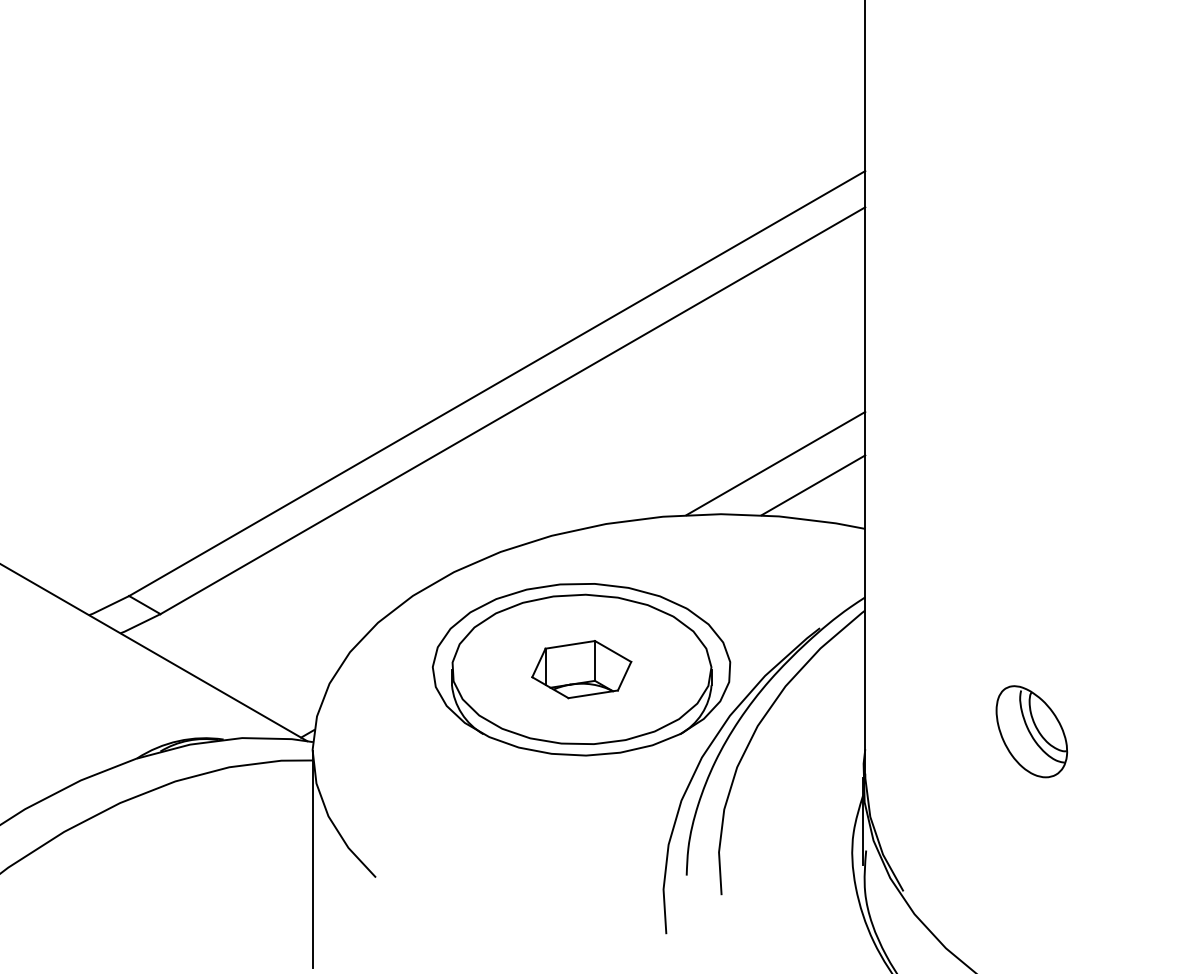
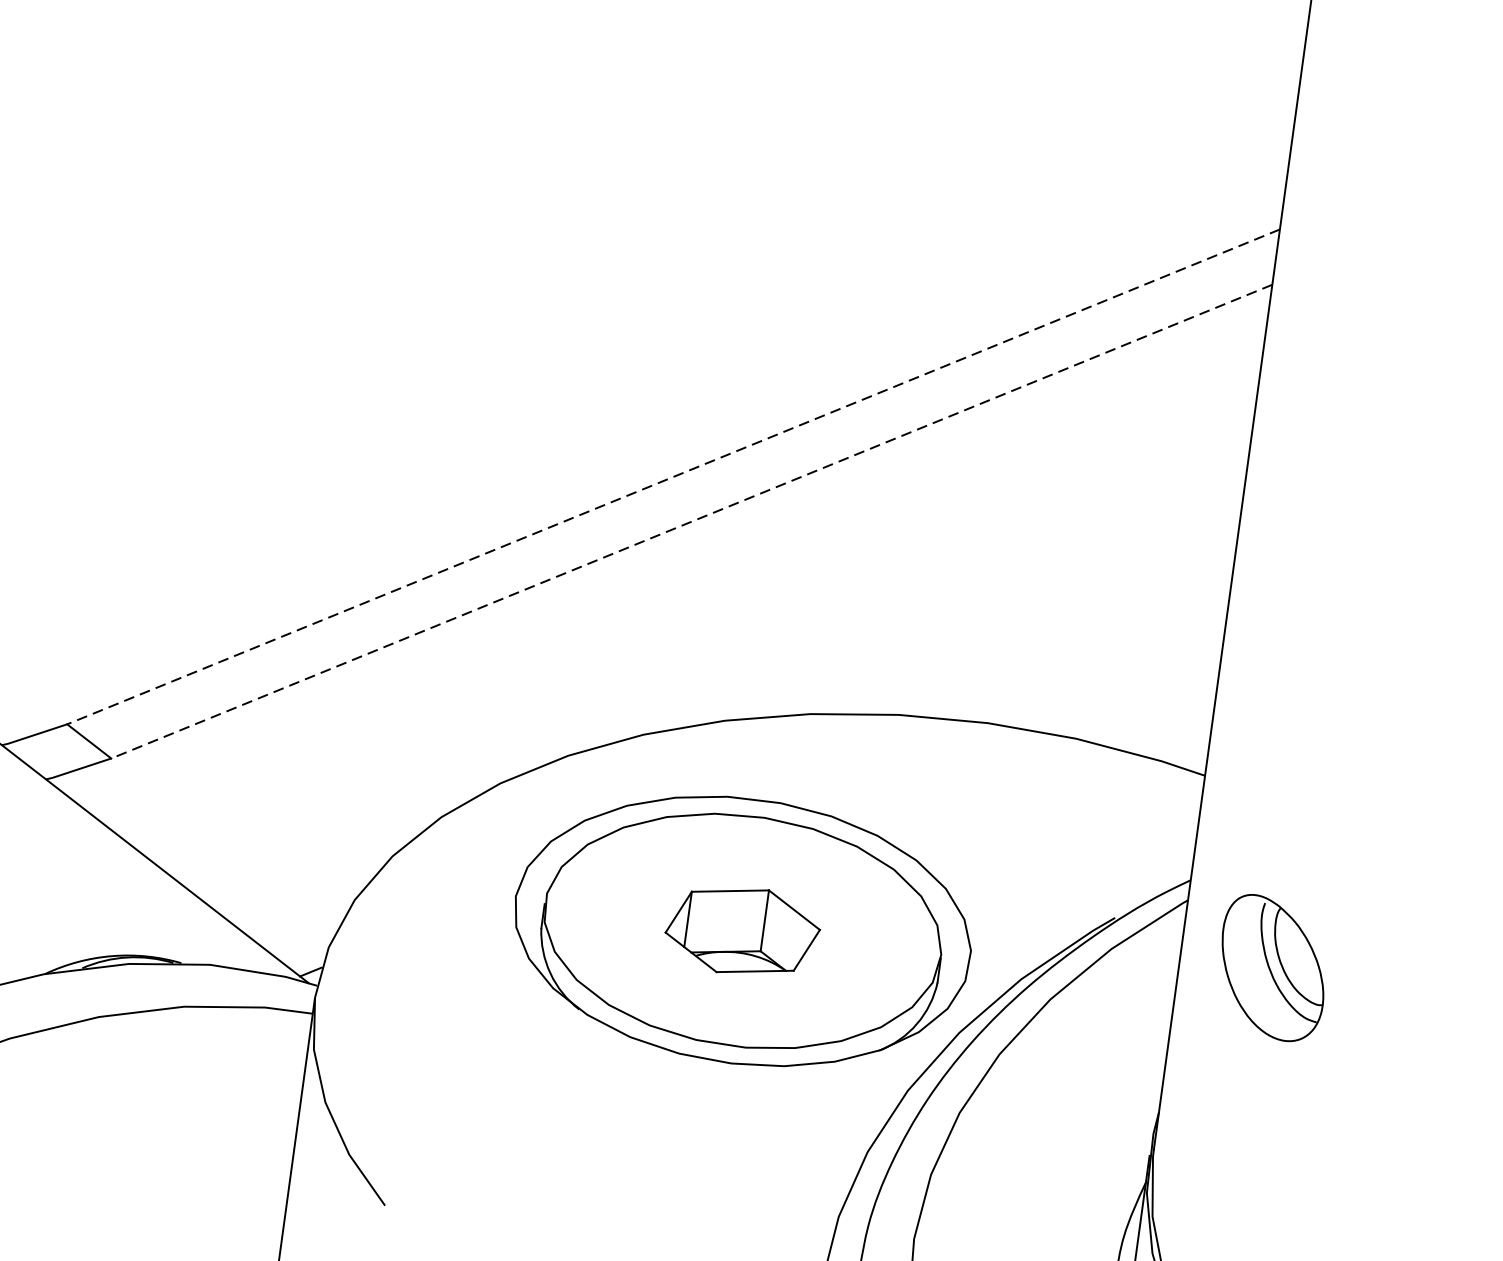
line: (497, 383) -> (673, 476), solid -> dashed
line: (512, 410) -> (691, 521), solid -> dashed
line: (775, 463) -> (1081, 657), removed
line: (813, 485) -> (1135, 698), removed
part: (1031, 731) -> (1272, 967), moved

